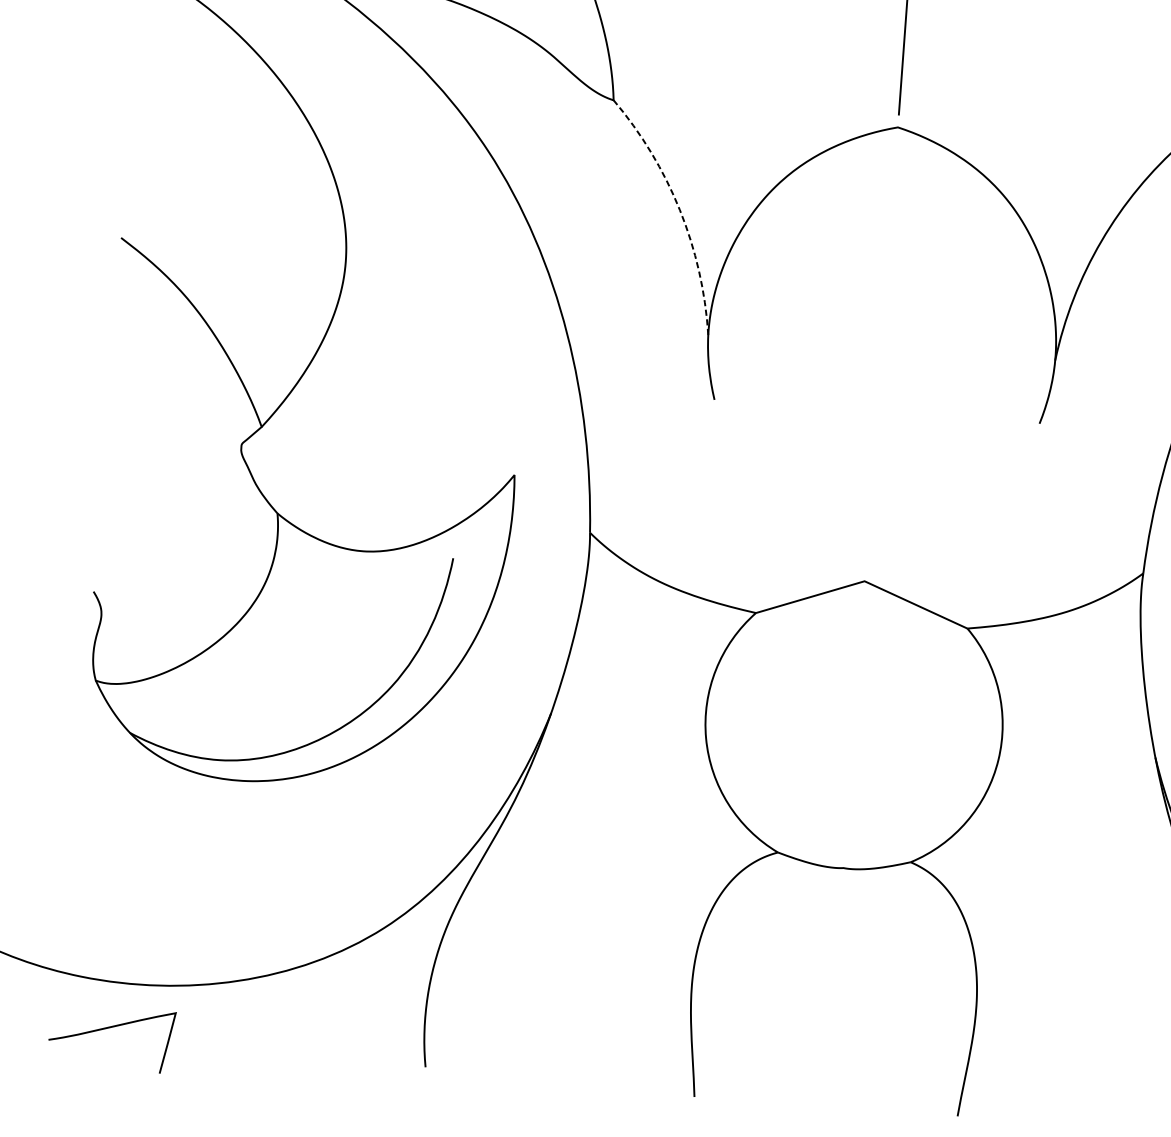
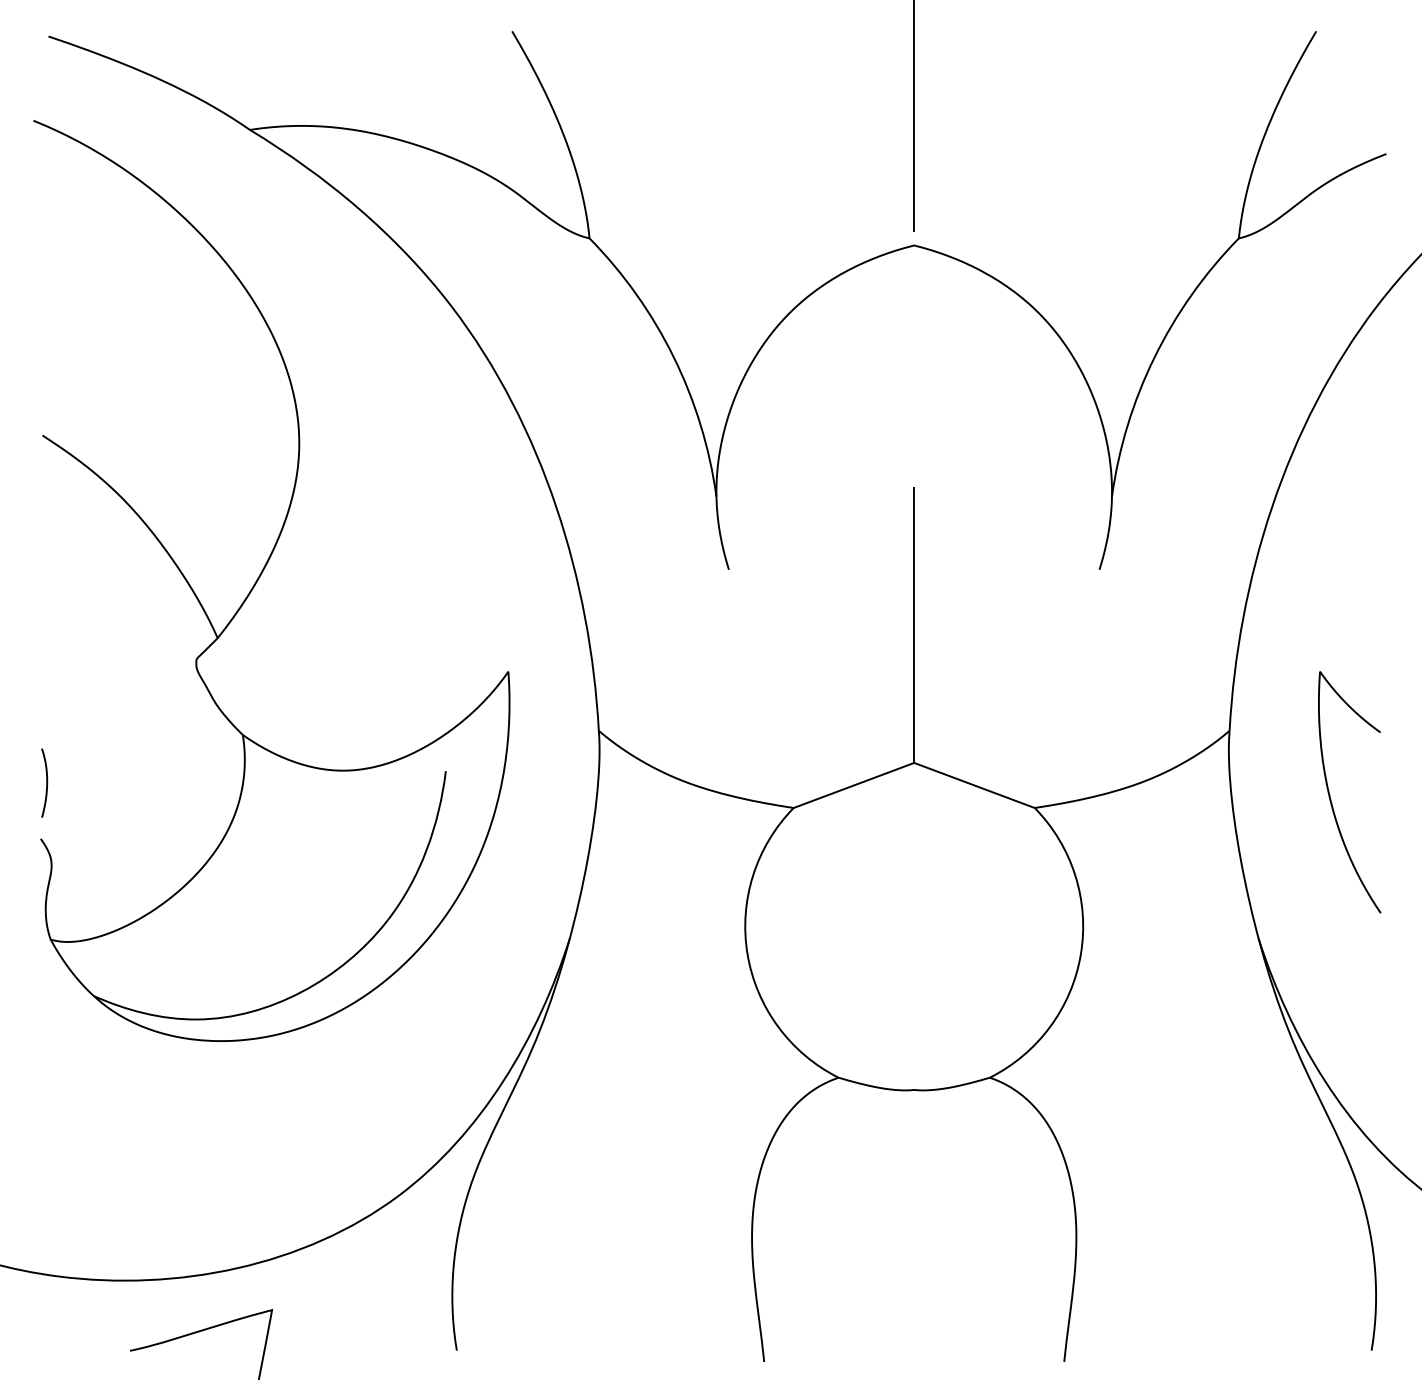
arc: (679, 210) -> (673, 357), dashed -> solid
line: (873, 460) -> (914, 625), added
curve: (102, 542) -> (46, 782), added
curve: (107, 1028) -> (196, 1333), moved

